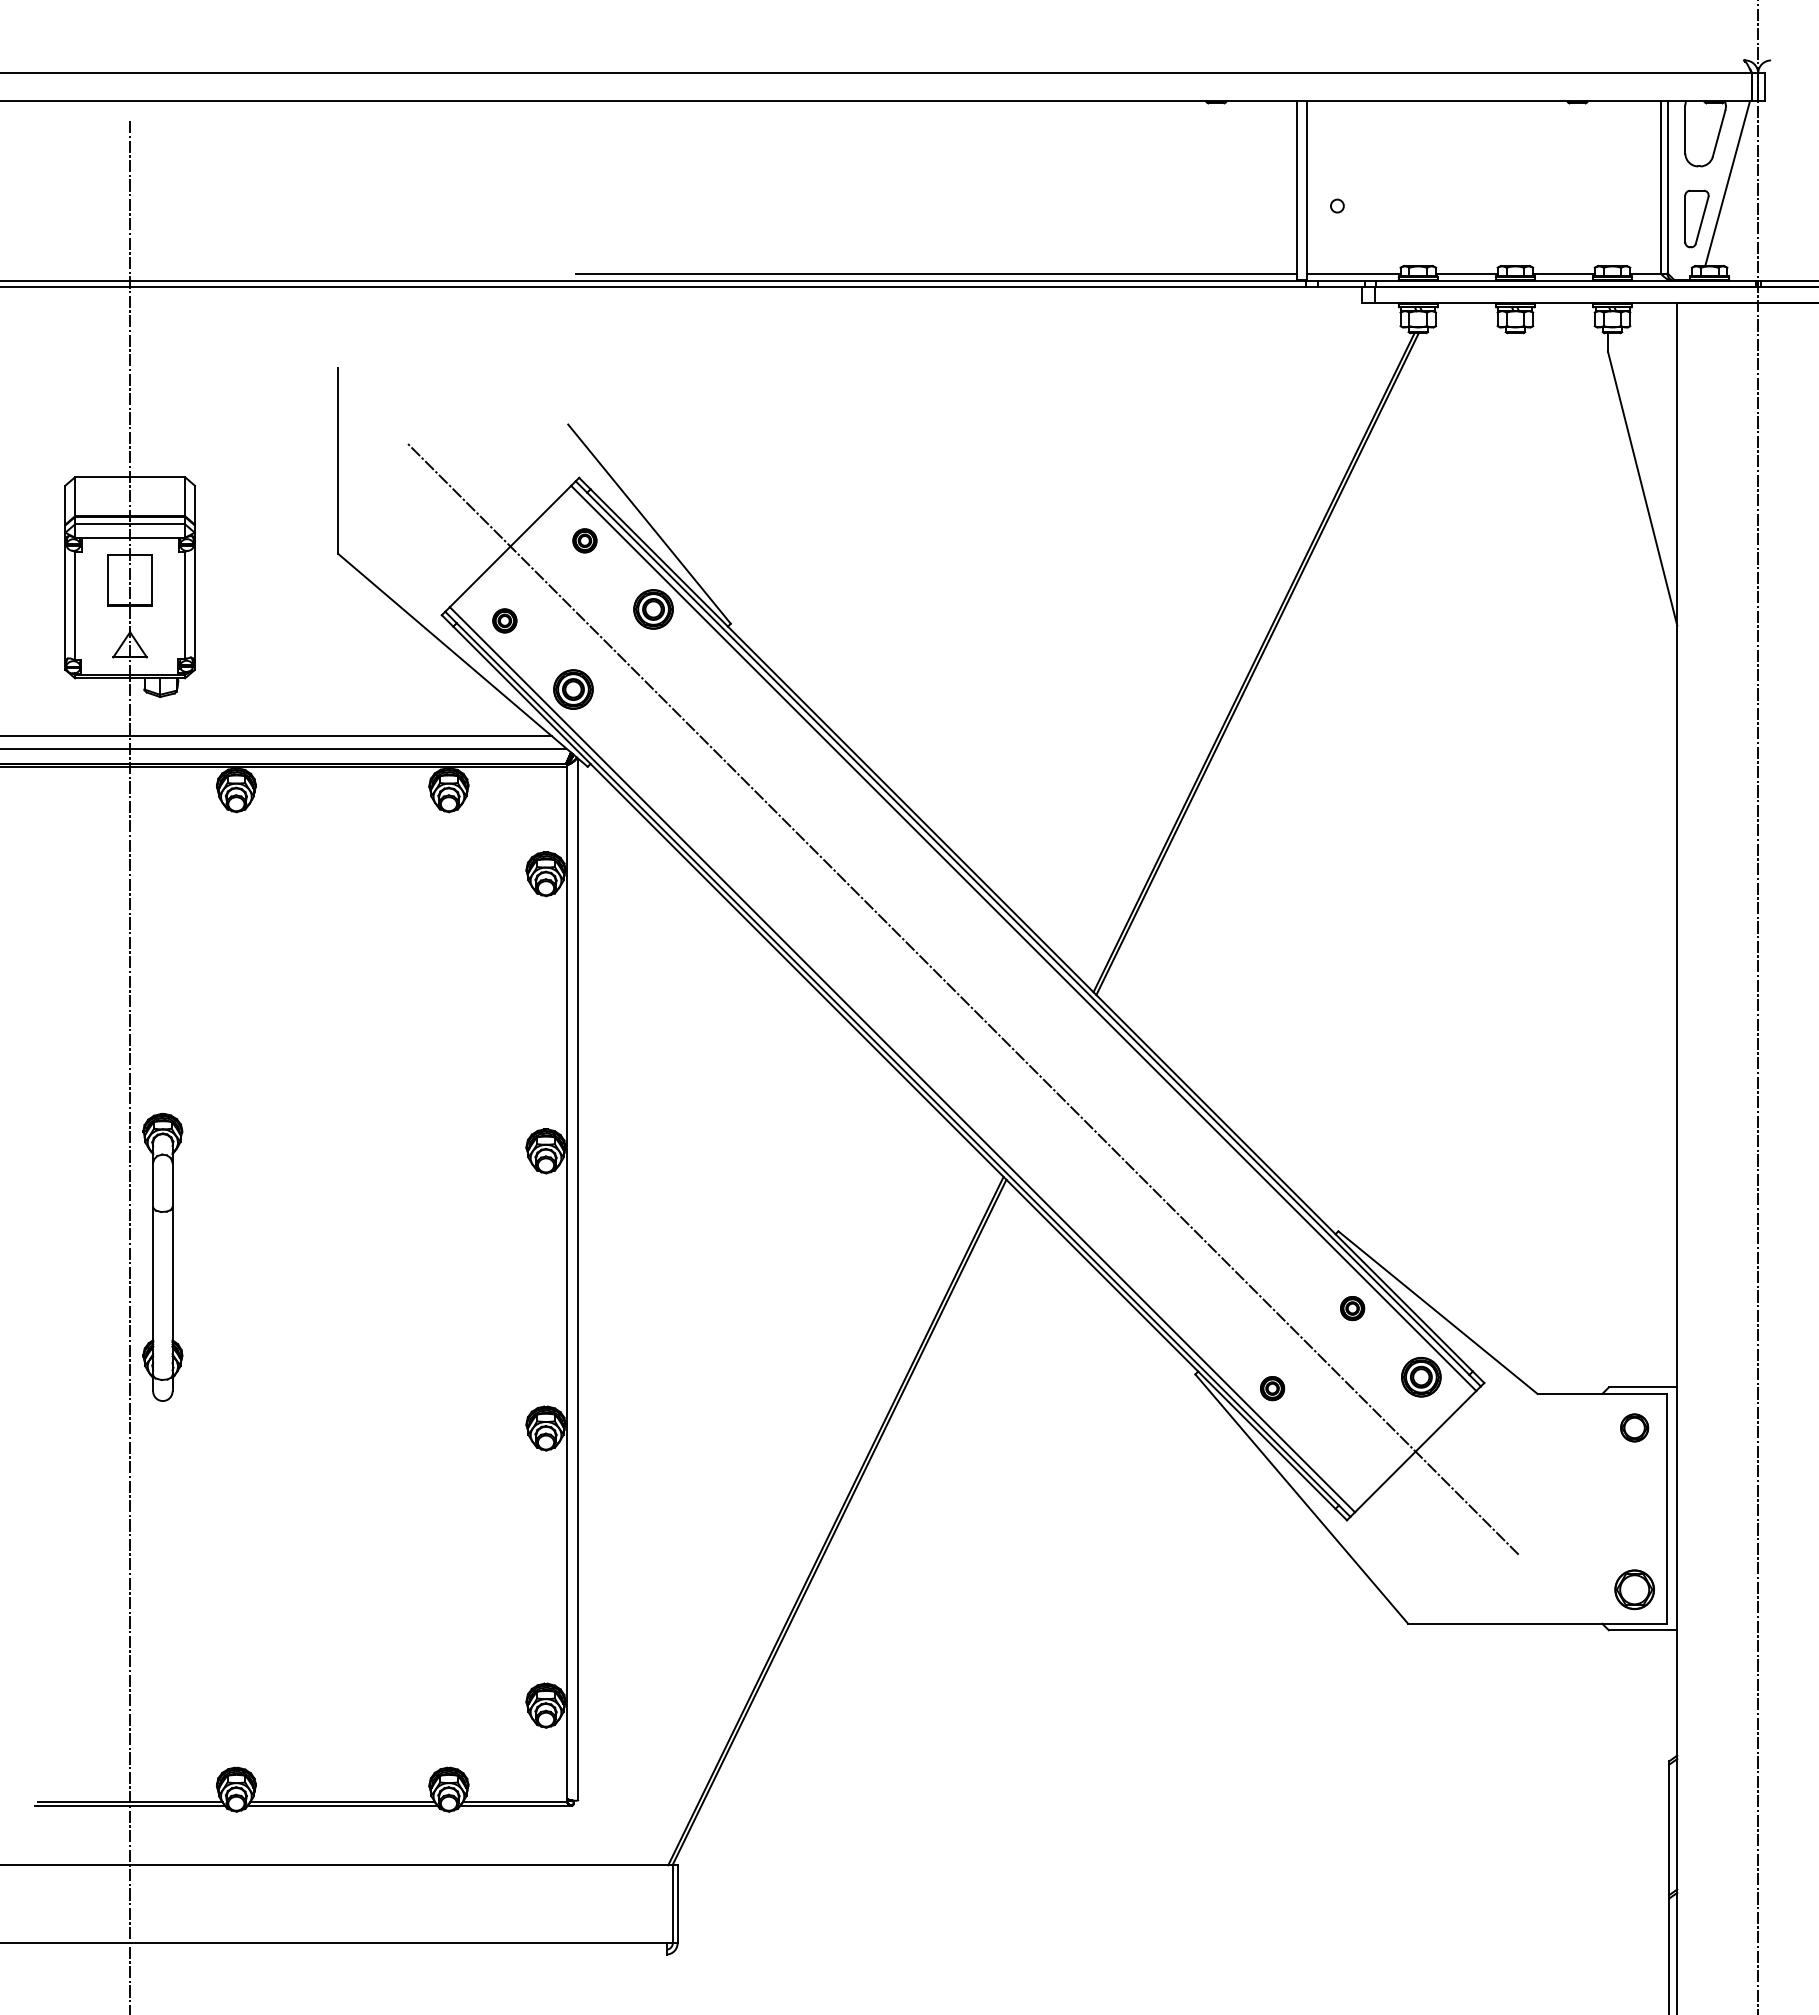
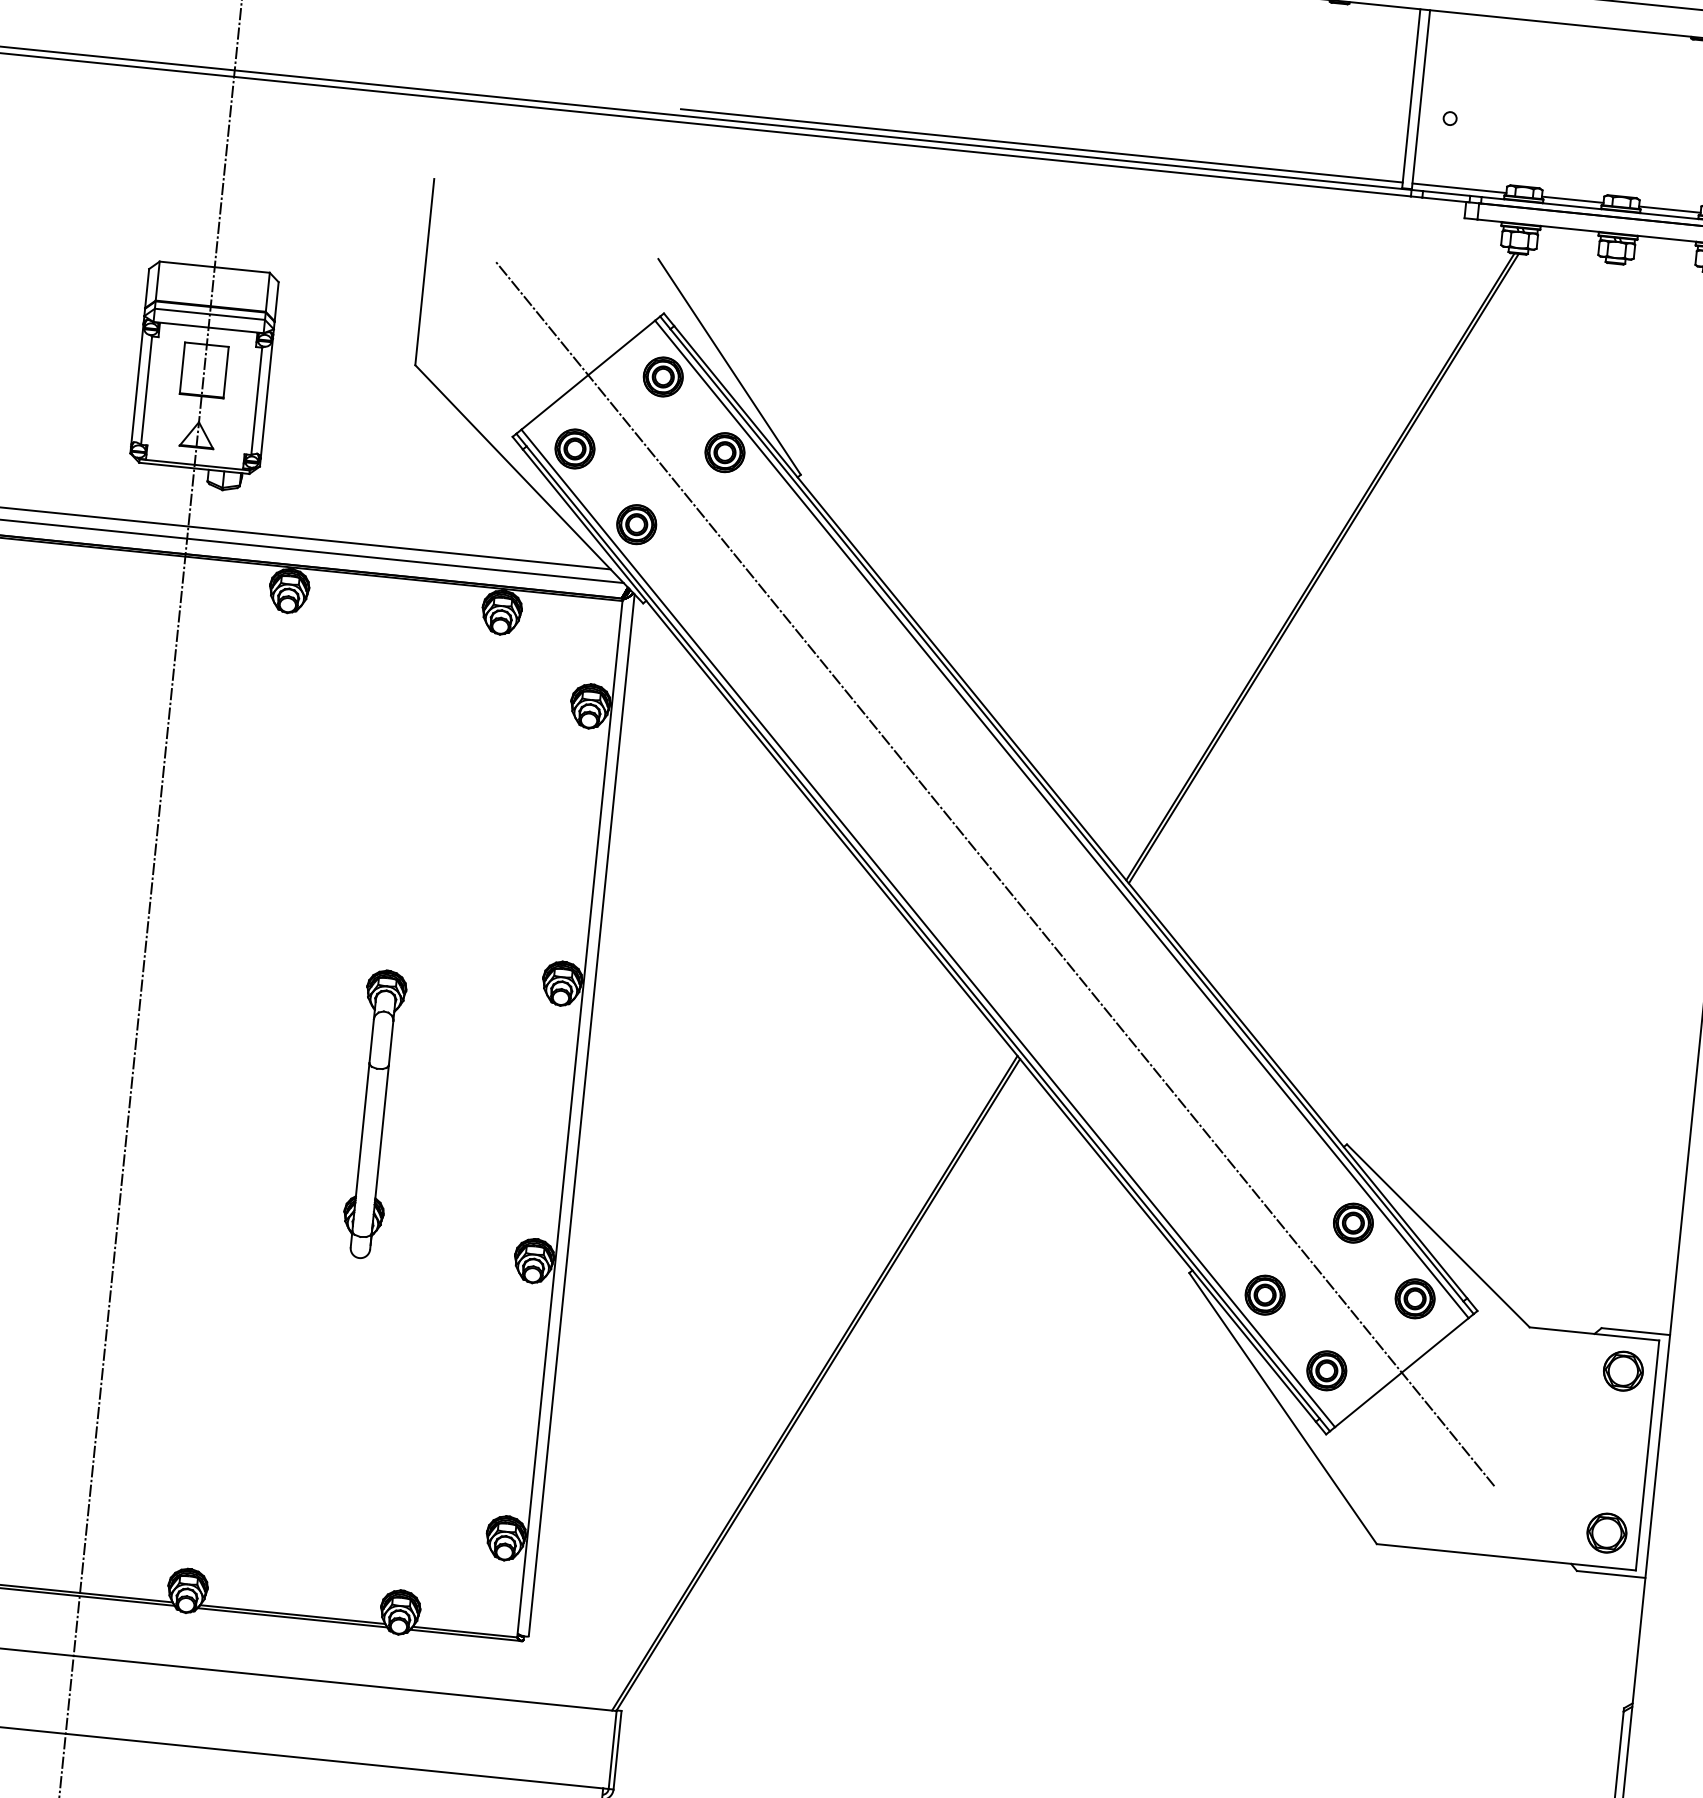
part: (584, 540) -> (662, 376), size x1.67
part: (504, 620) -> (574, 448), size x1.67
part: (162, 1257) -> (373, 1114), moved
part: (1352, 1308) -> (1353, 1223), size x1.67
part: (1272, 1388) -> (1265, 1294), size x1.67
part: (1634, 1427) -> (1623, 1370), size x1.43
part: (1341, 1457) -> (1327, 1371), added

